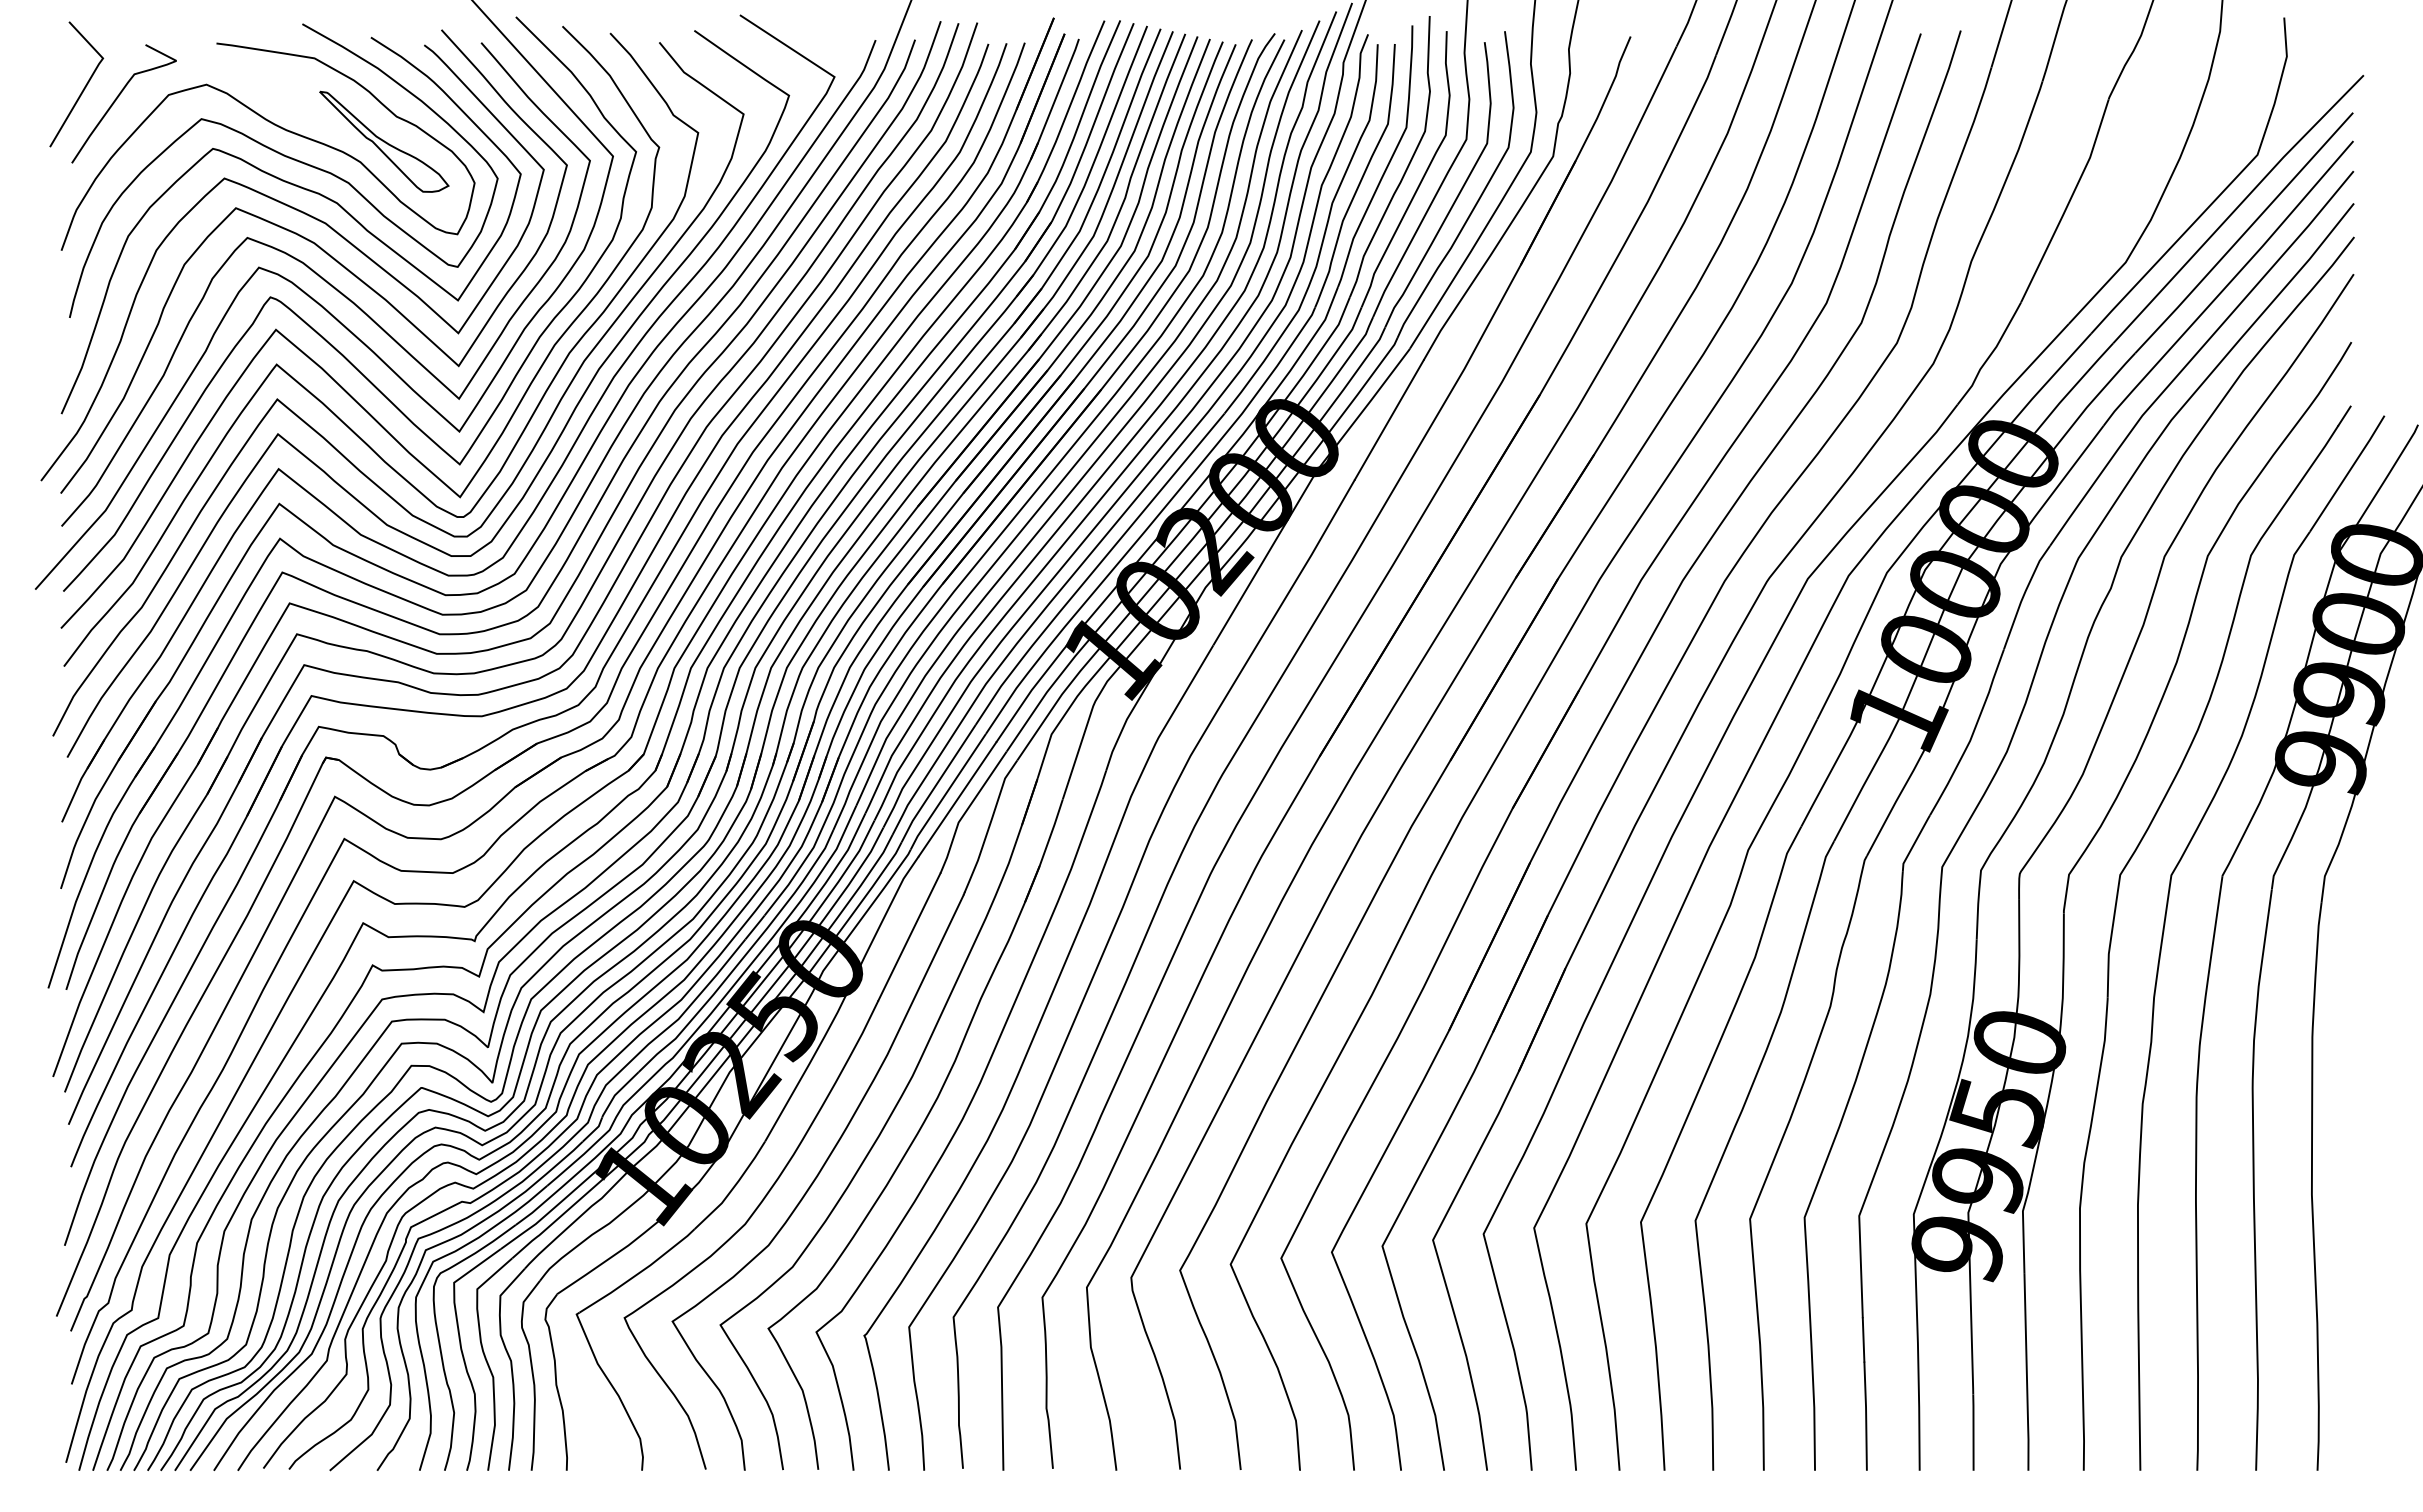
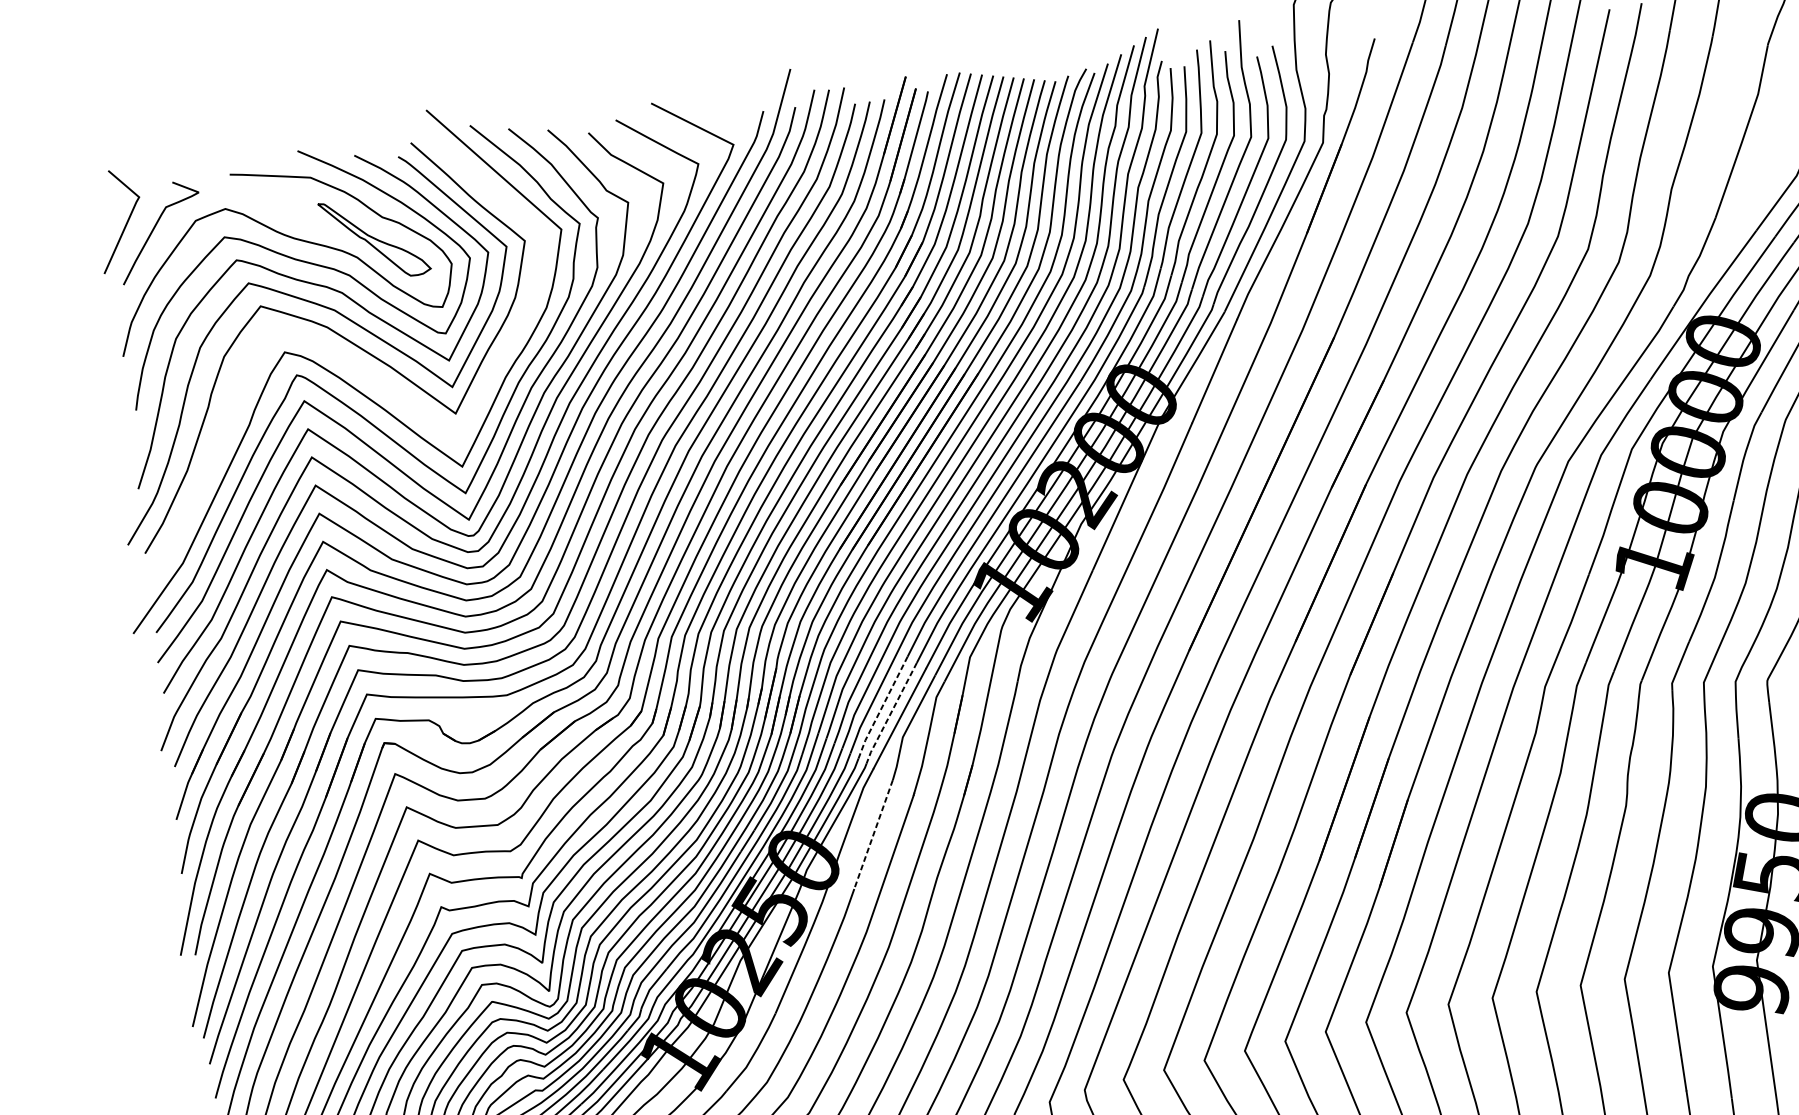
curve: (326, 282) -> (340, 358), removed
line: (936, 784) -> (881, 708), solid -> dashed
line: (947, 791) -> (890, 713), solid -> dashed
line: (909, 937) -> (873, 834), solid -> dashed

